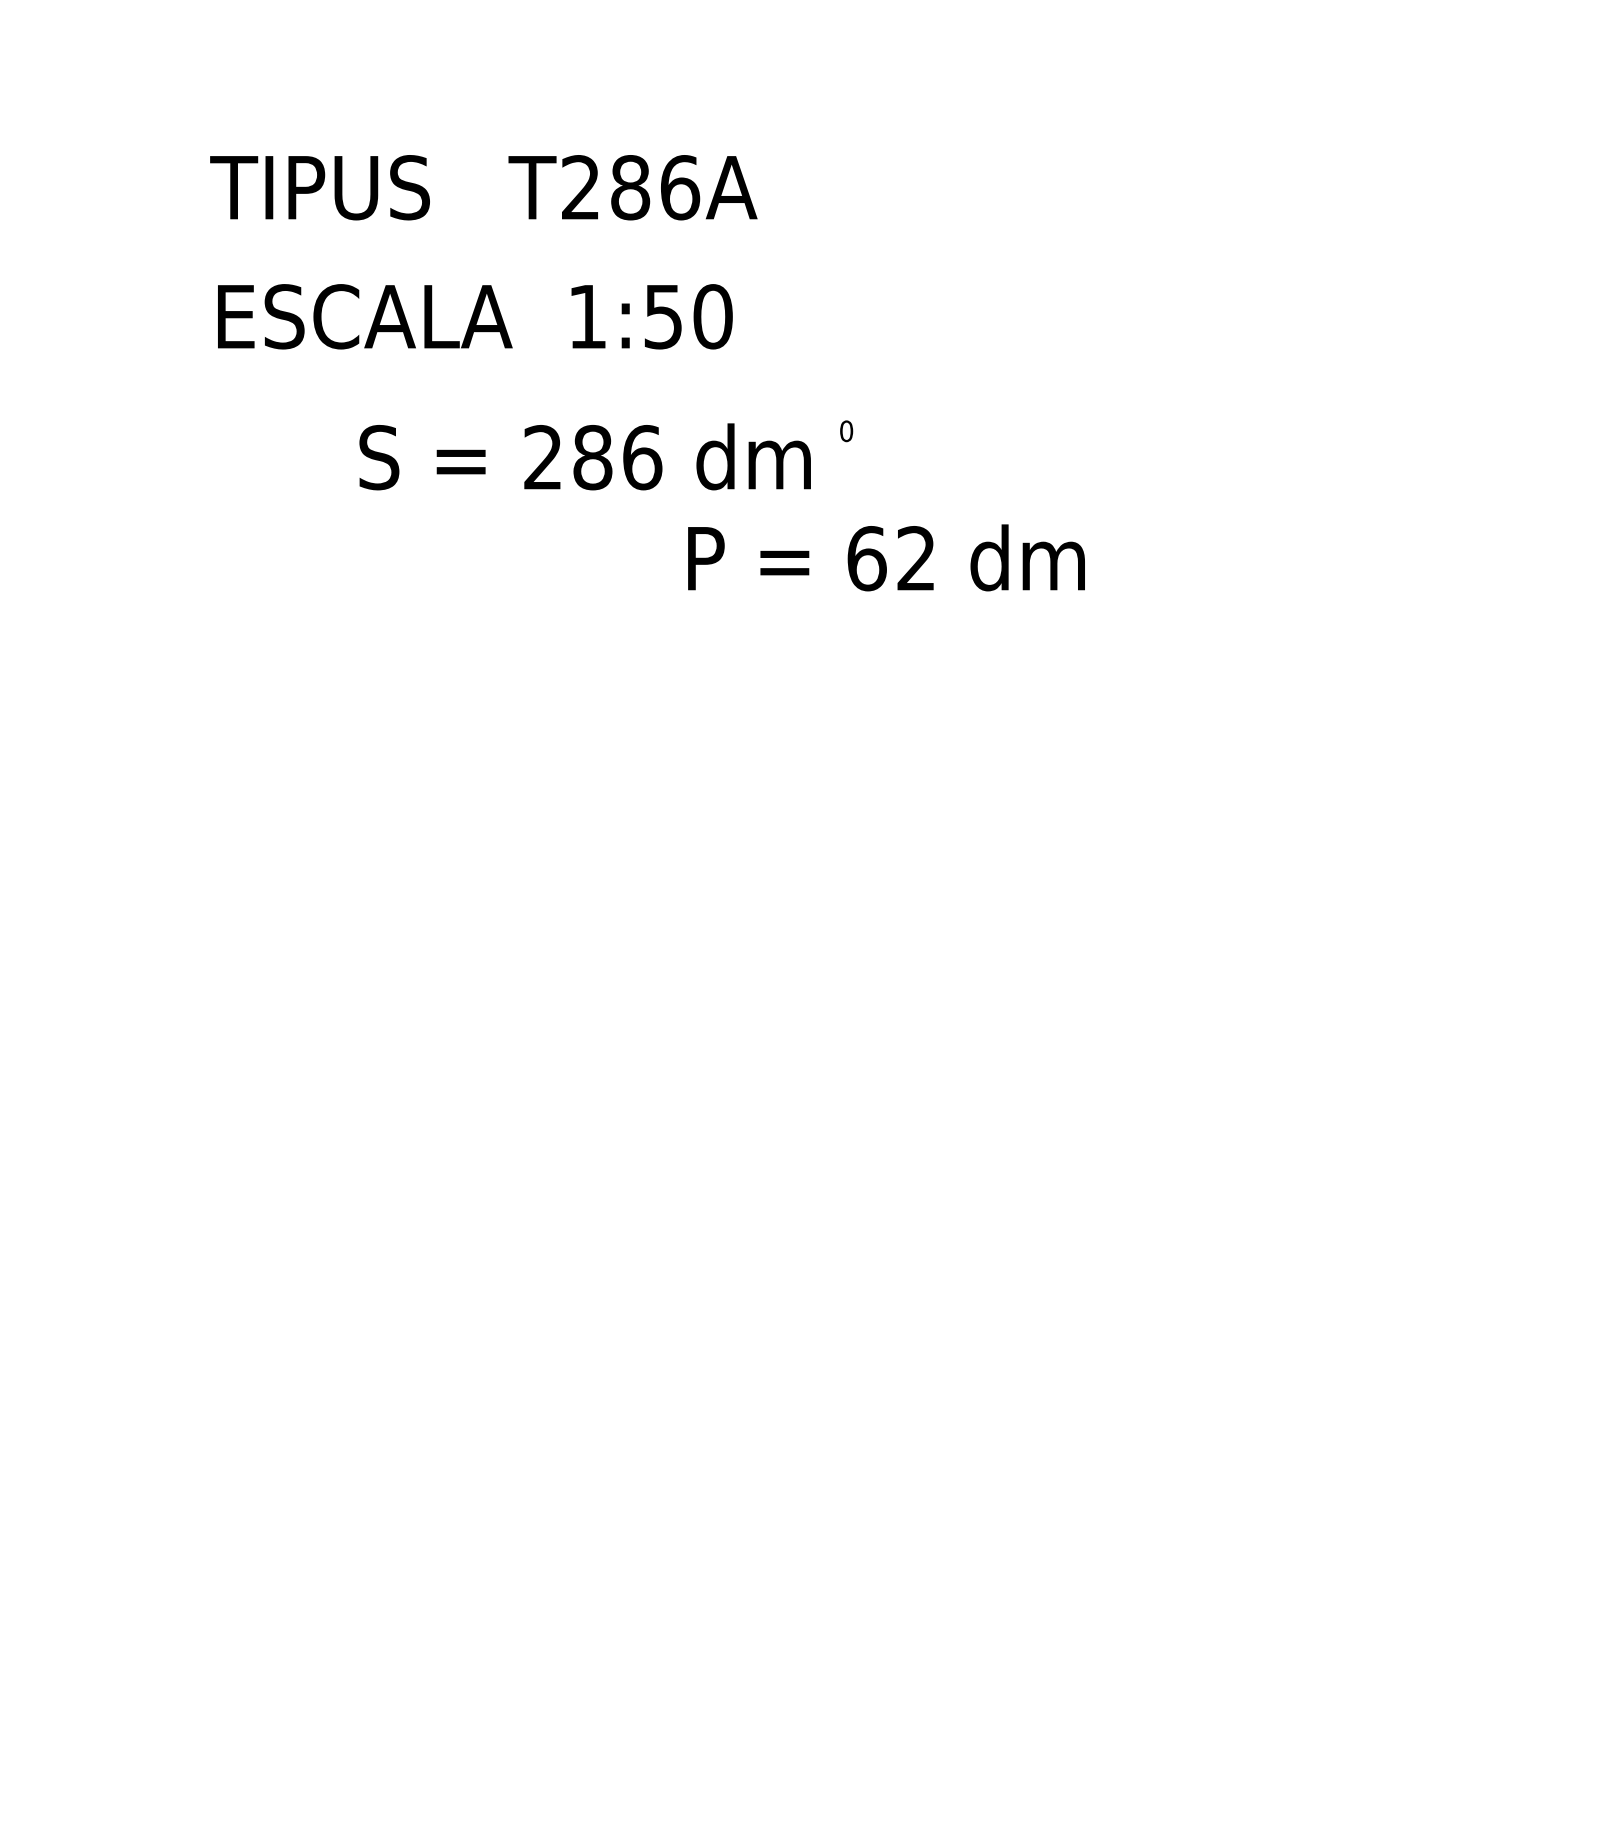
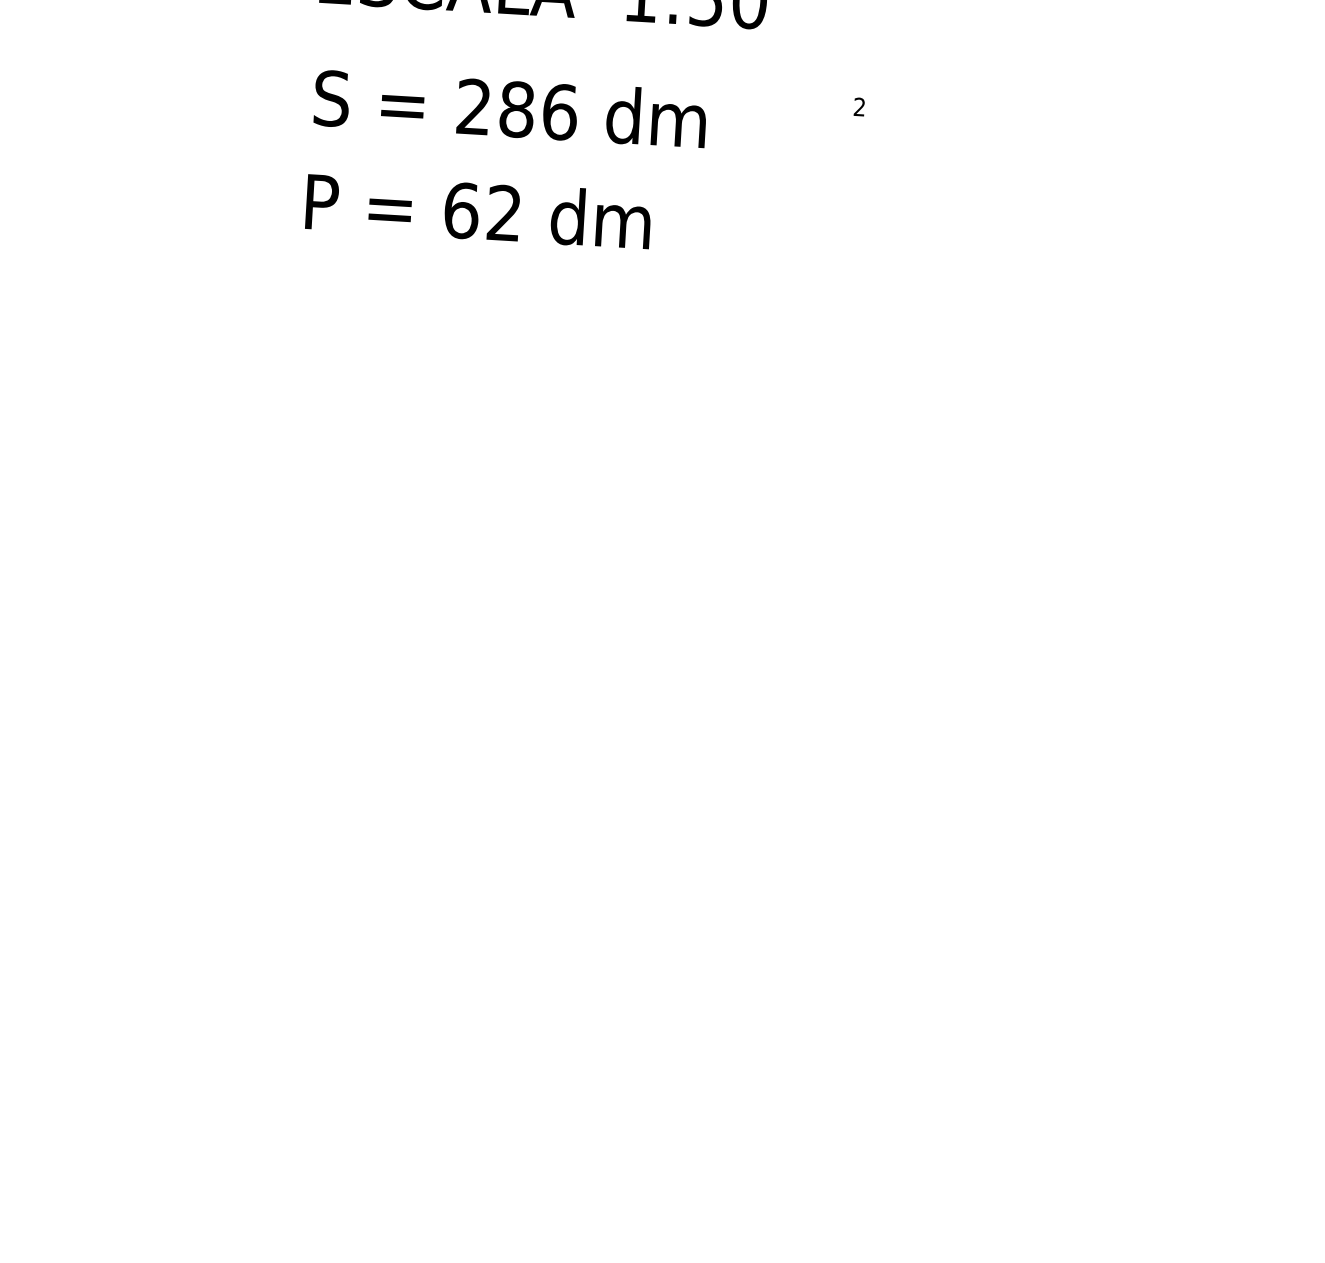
text: (846, 431) -> (859, 107), 0 -> 2
text: (584, 456) -> (509, 108), moved
text: (886, 557) -> (478, 210), moved

